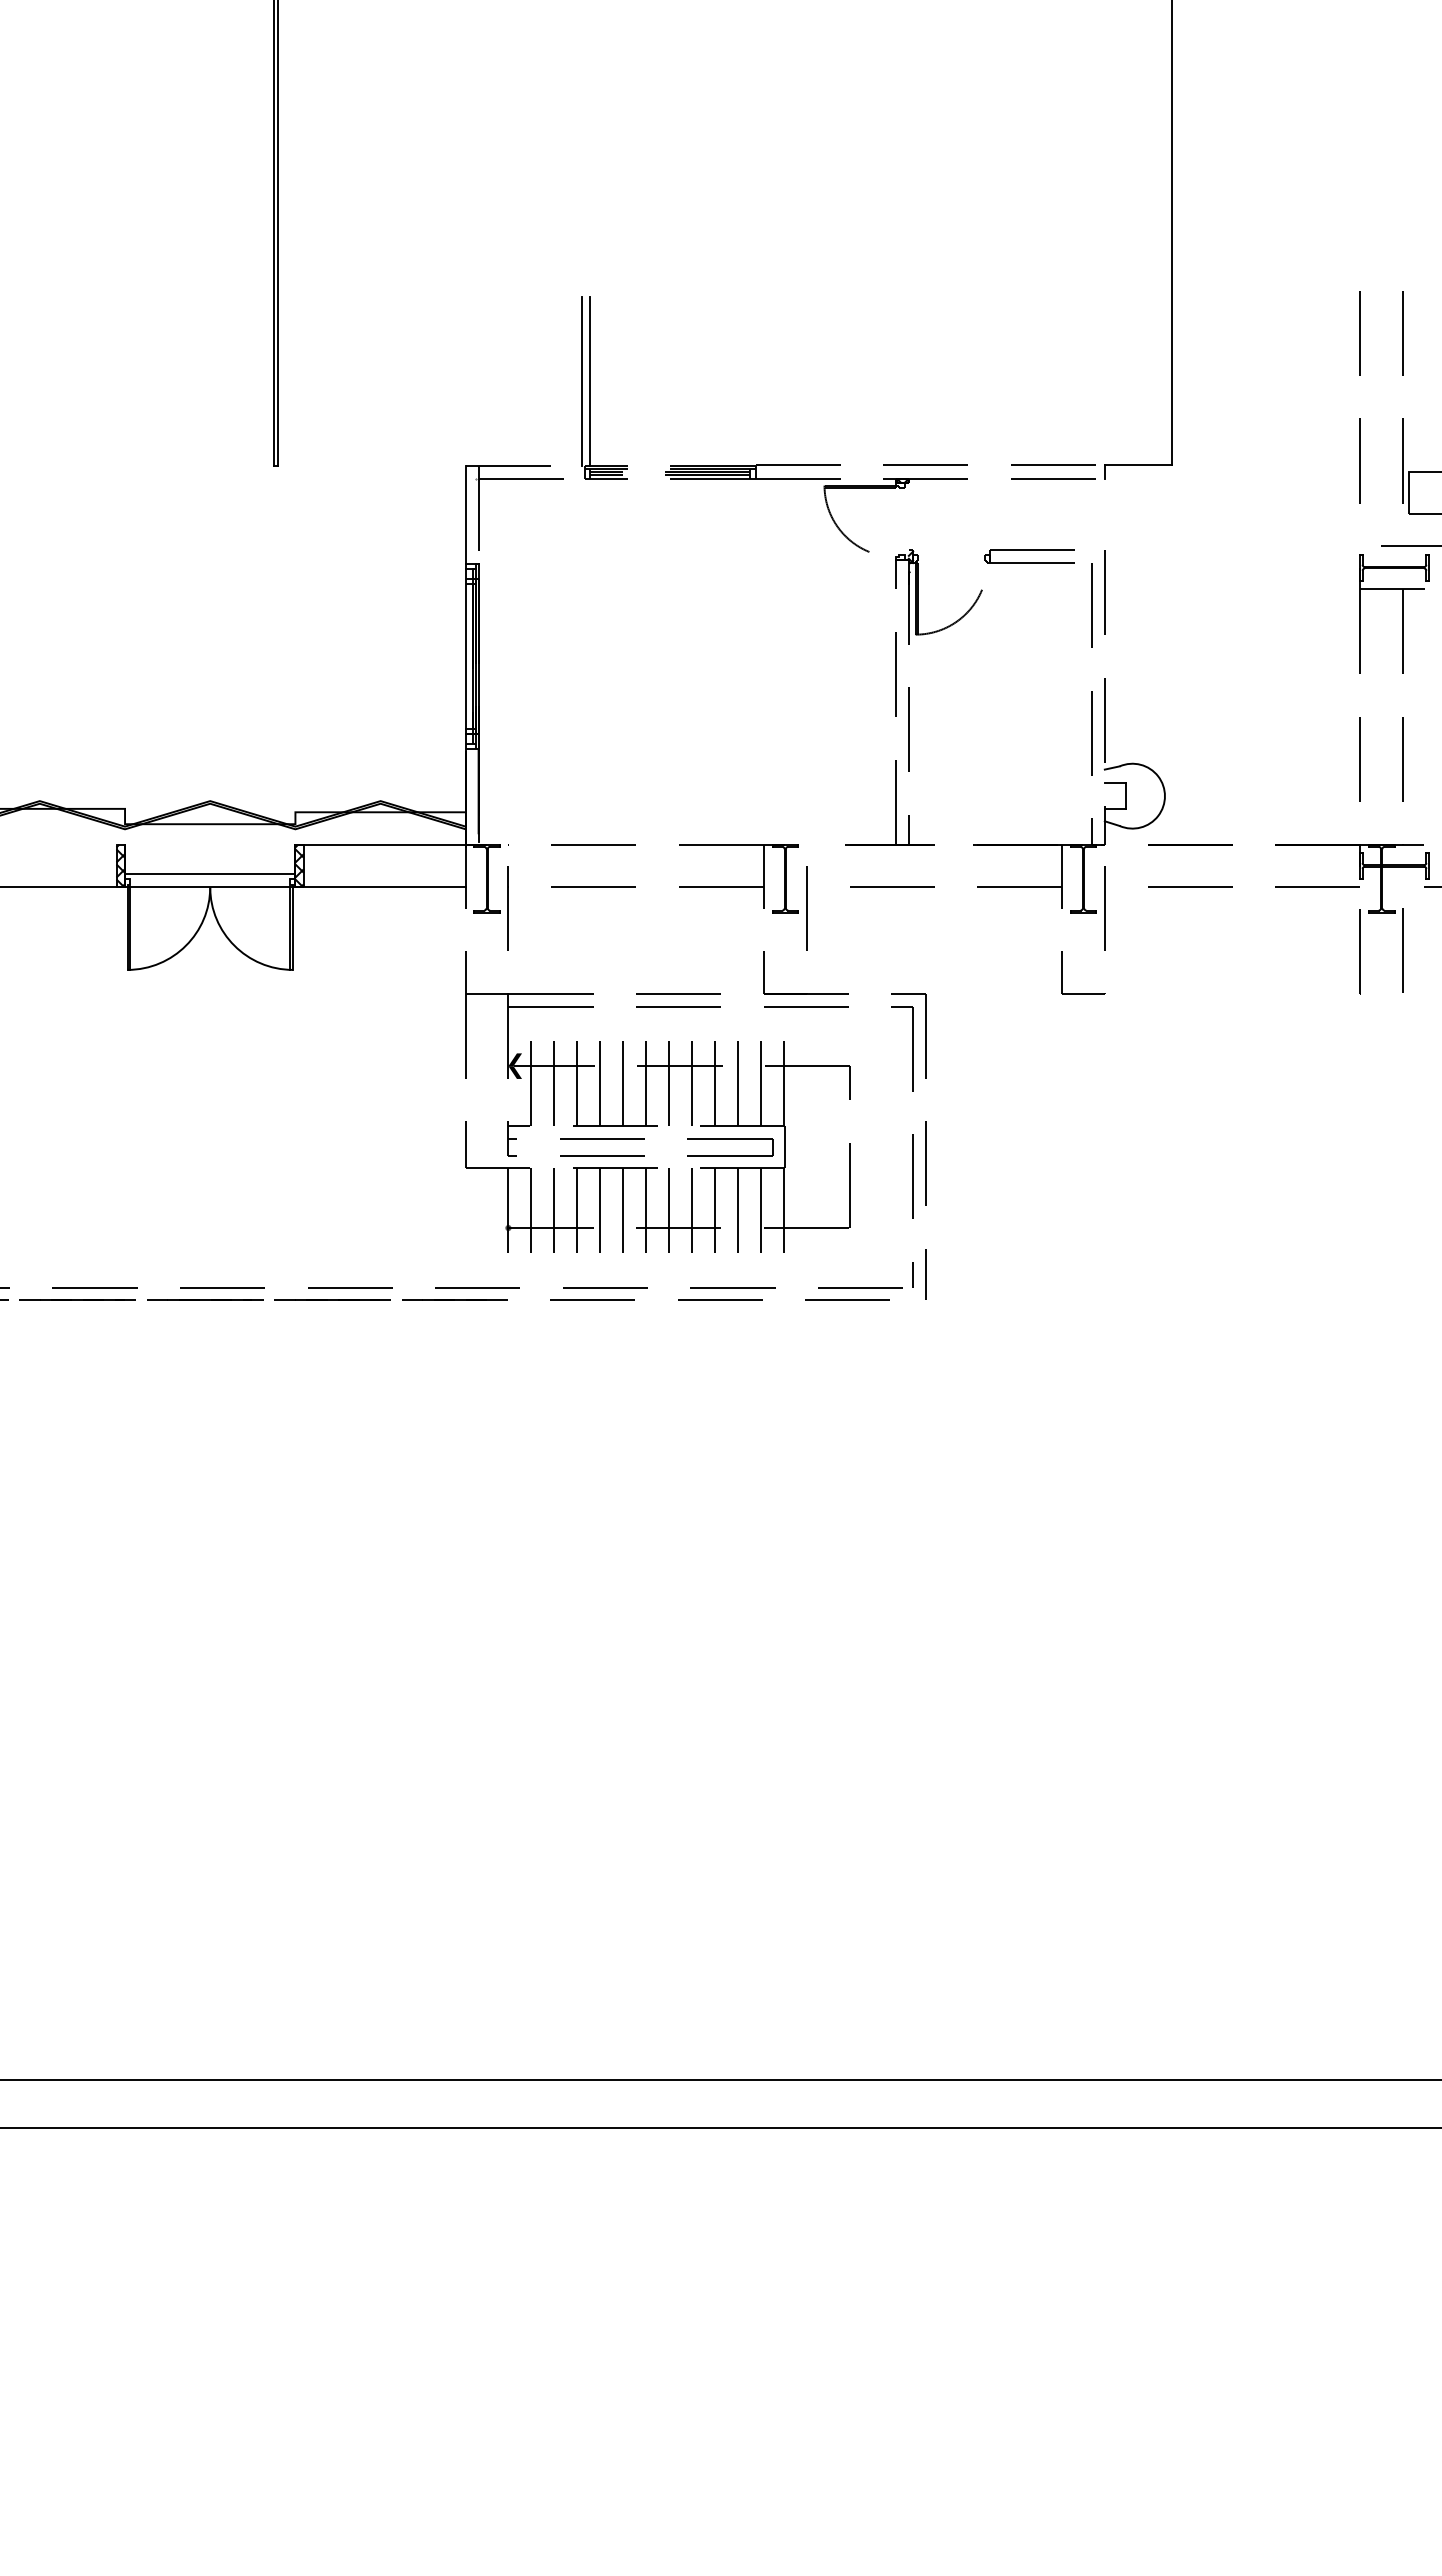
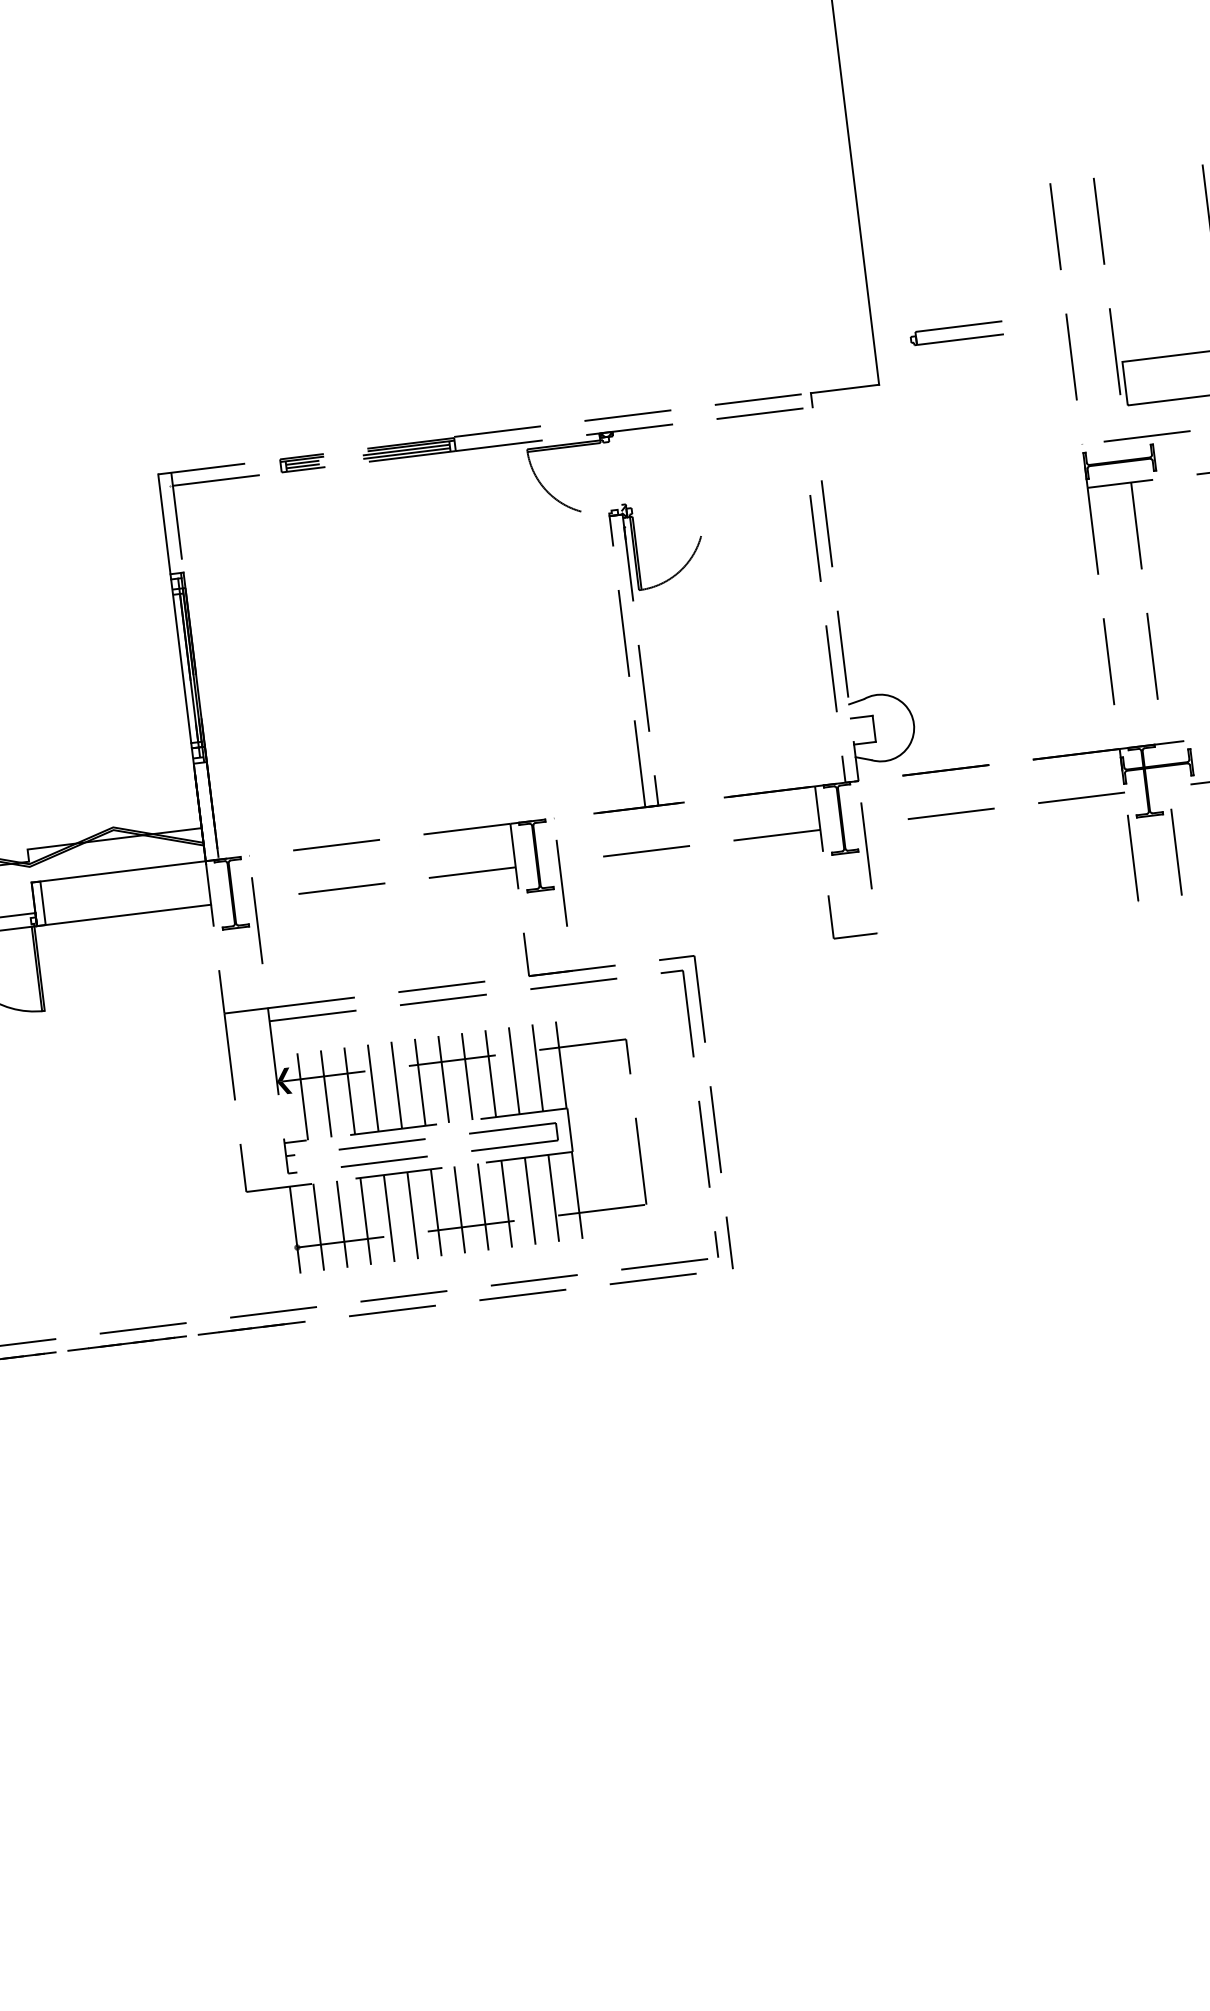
line: (581, 381) -> (265, 373), removed
line: (590, 381) -> (275, 372), removed
part: (1029, 556) -> (956, 333), moved
hatch: (299, 865) -> (38, 903), removed

